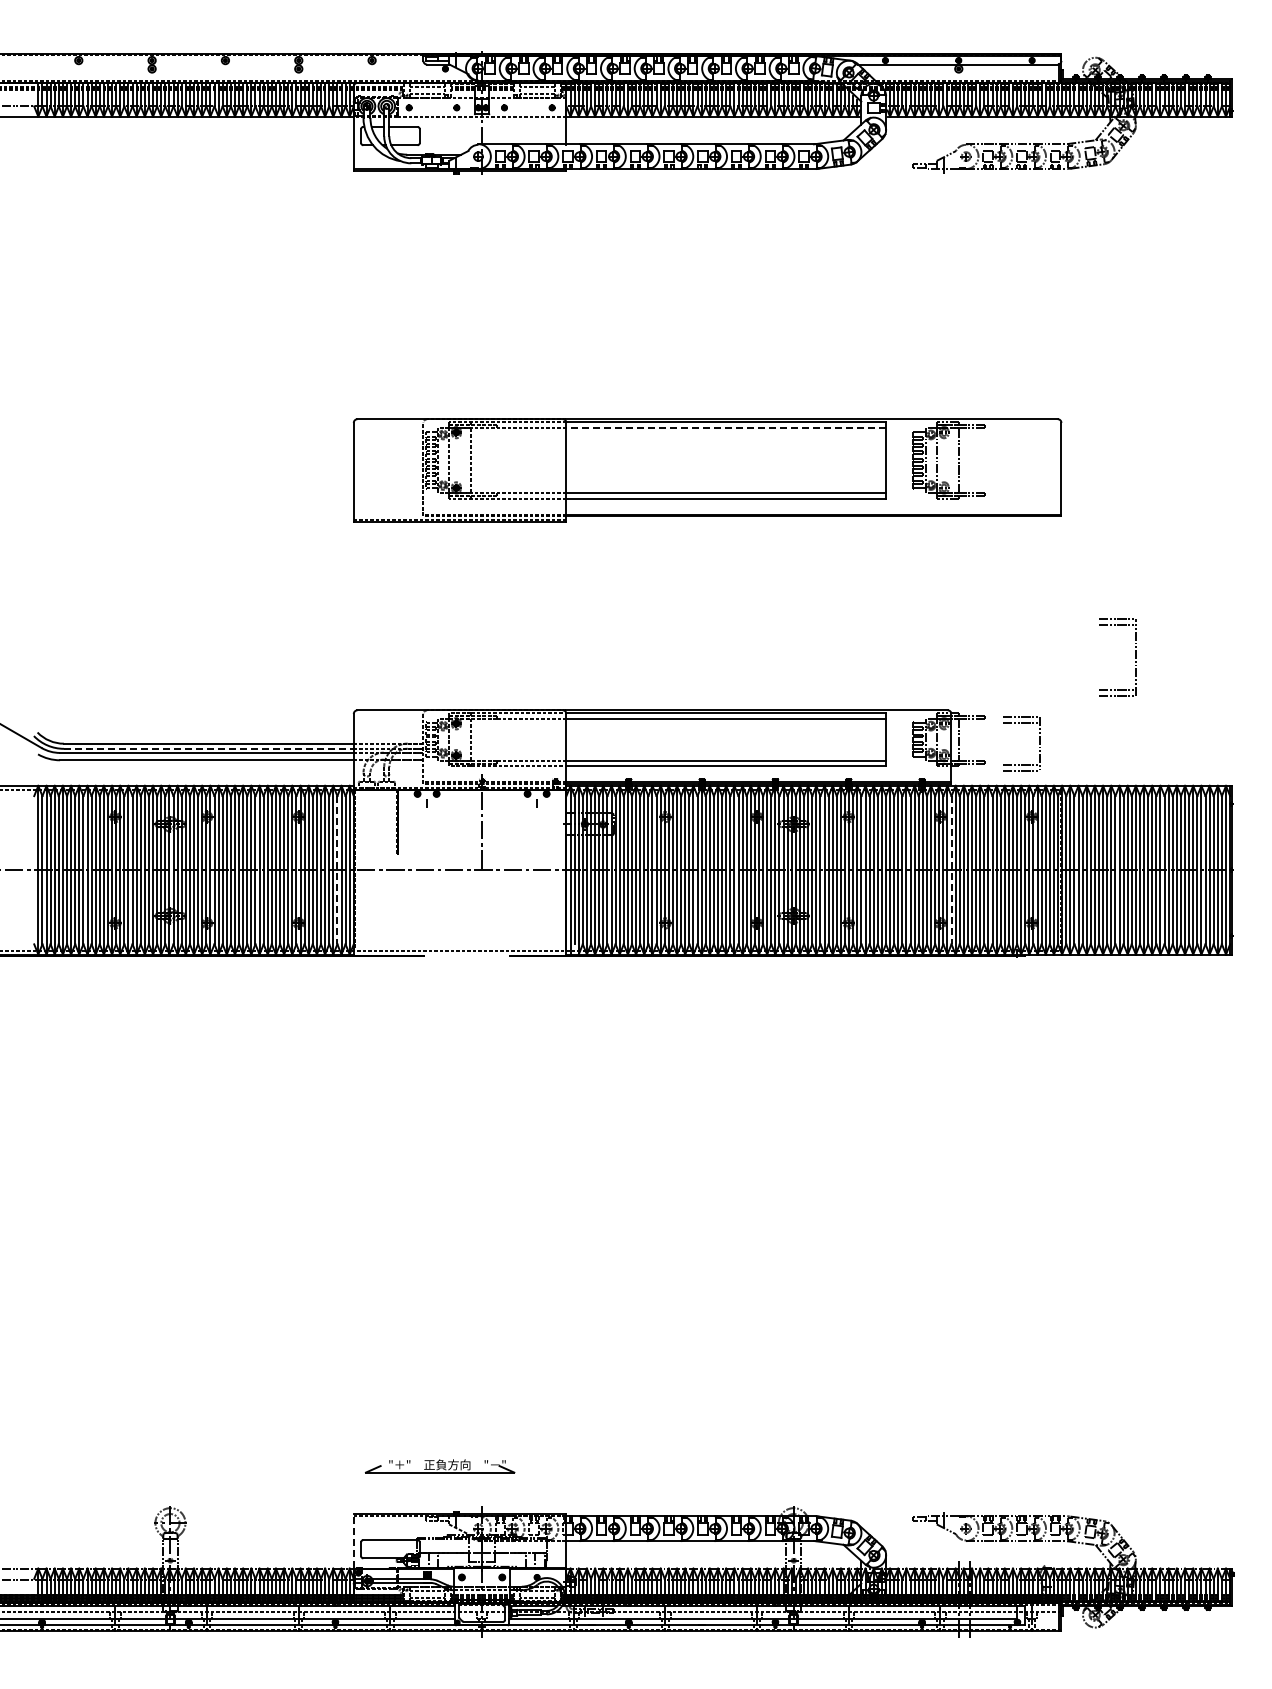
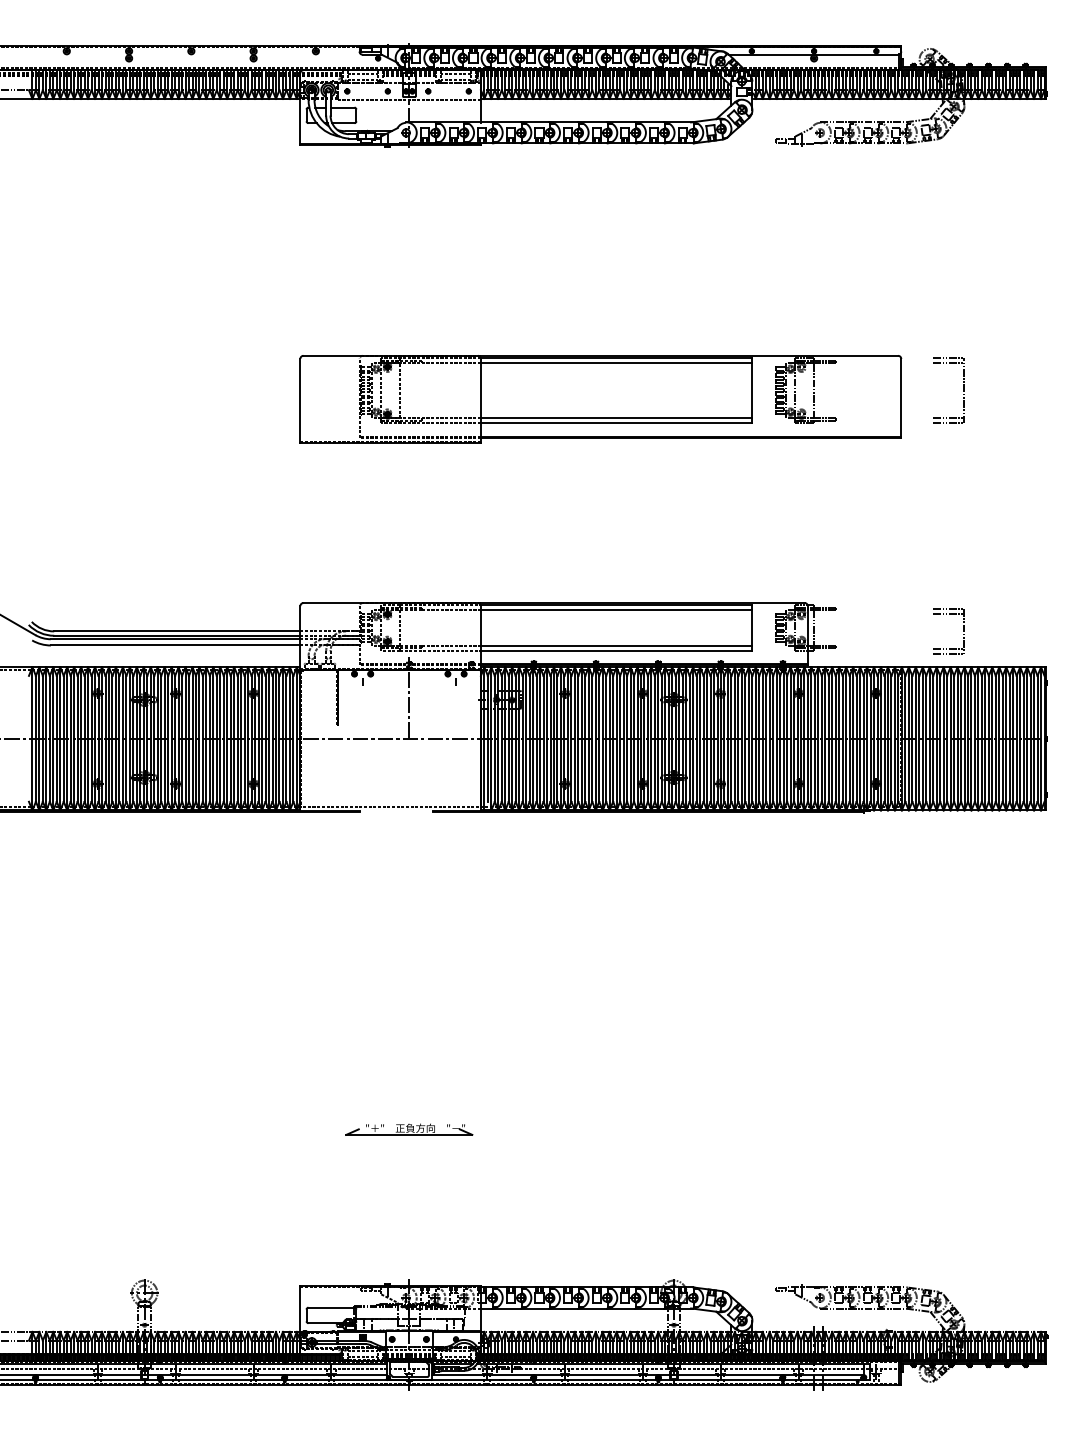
line: (726, 427) -> (616, 362), dashed -> solid
part: (1135, 657) -> (964, 390), moved
part: (1039, 743) -> (964, 631), moved
line: (208, 748) -> (176, 635), dashed -> solid
line: (337, 870) -> (286, 739), dashed -> solid
line: (951, 870) -> (807, 739), dashed -> solid
part: (439, 1466) -> (408, 1129), moved
line: (353, 1541) -> (300, 1308), dashed -> solid

